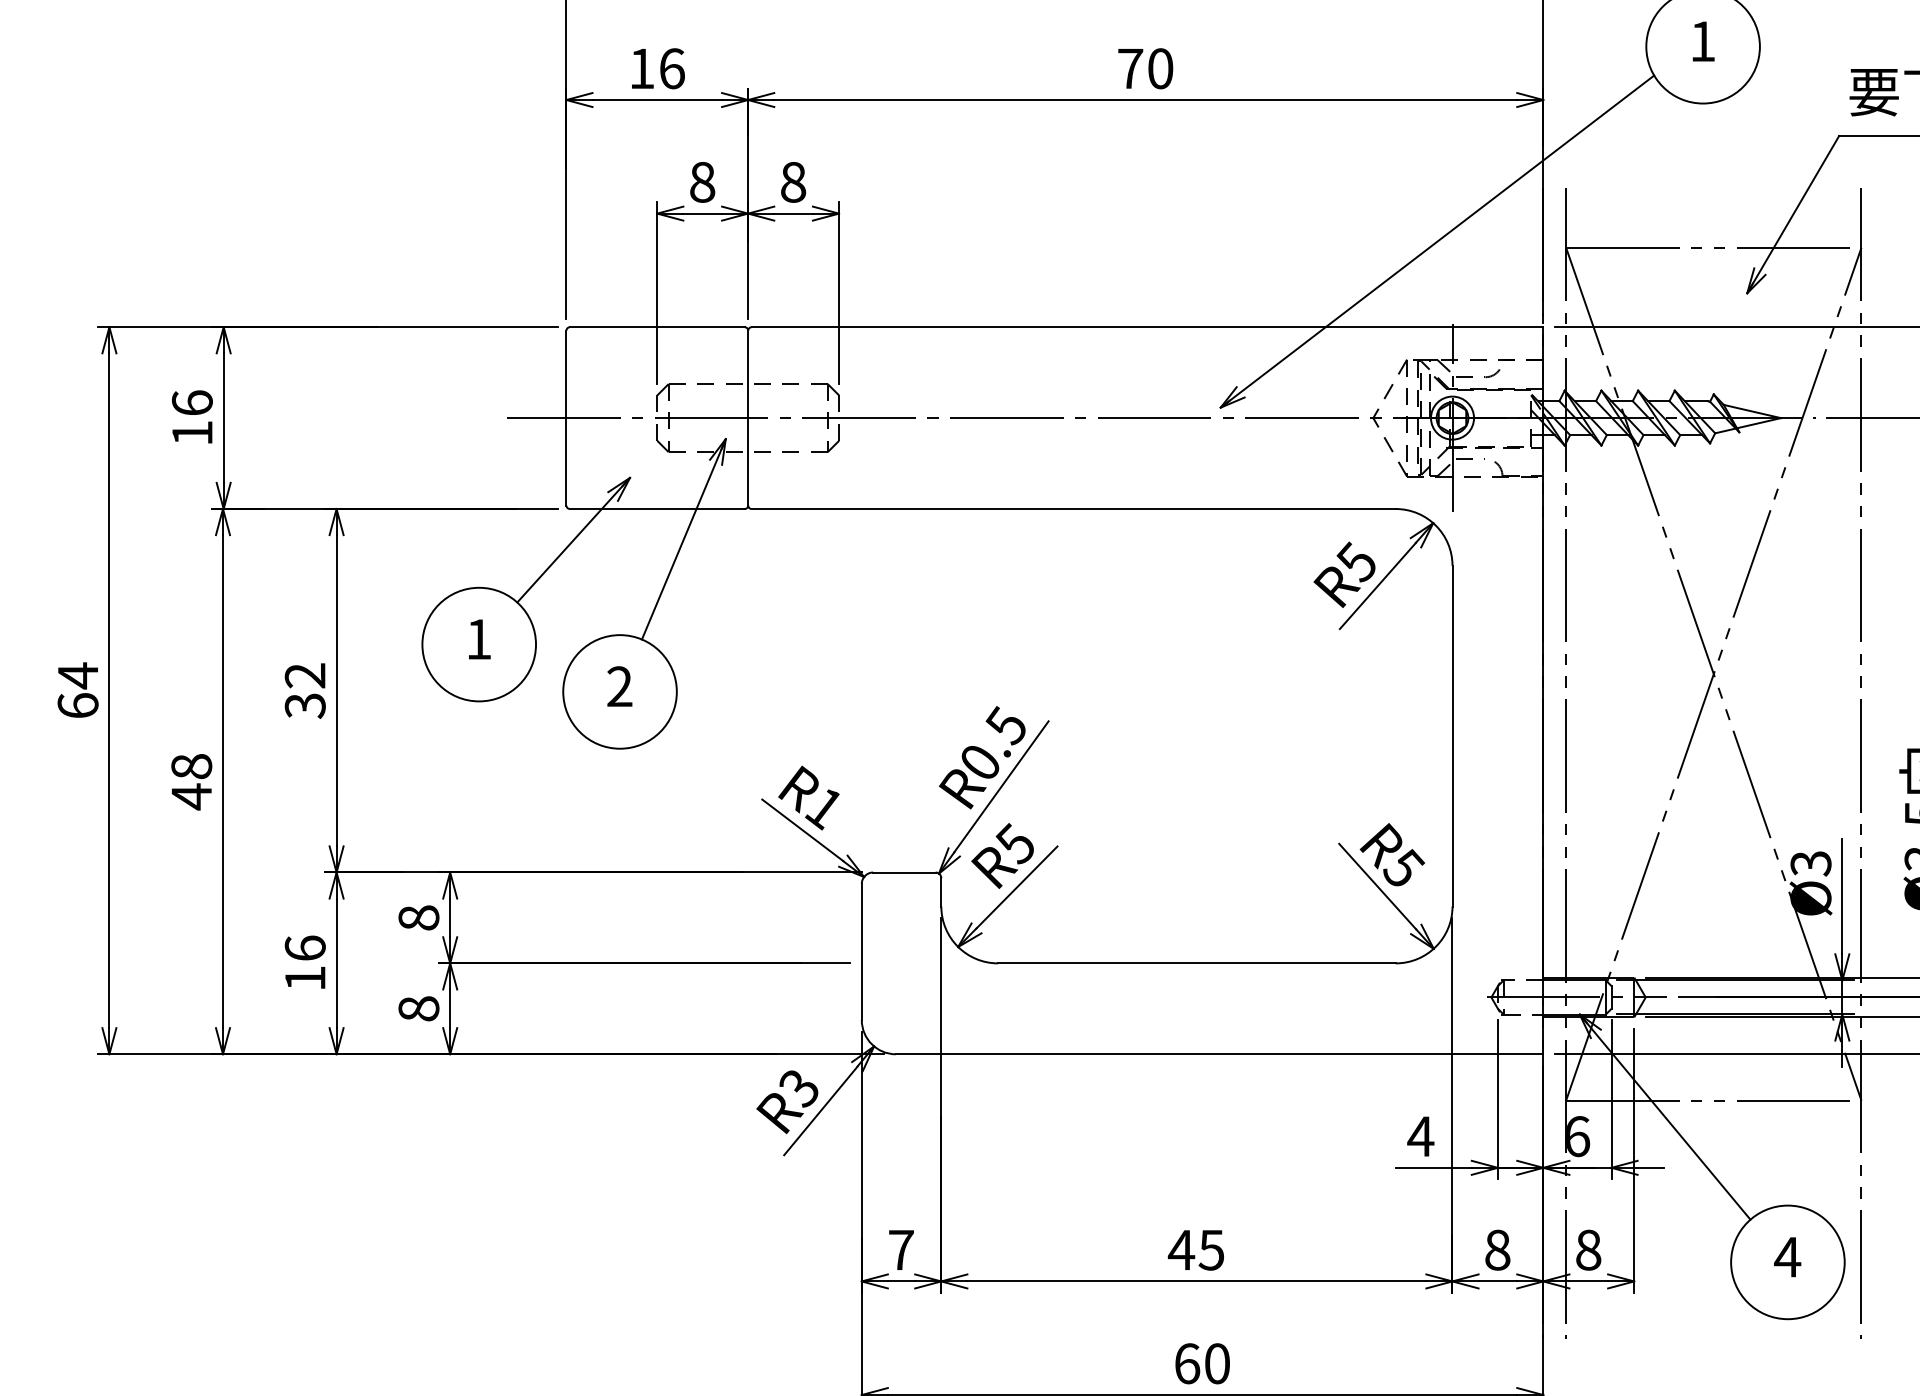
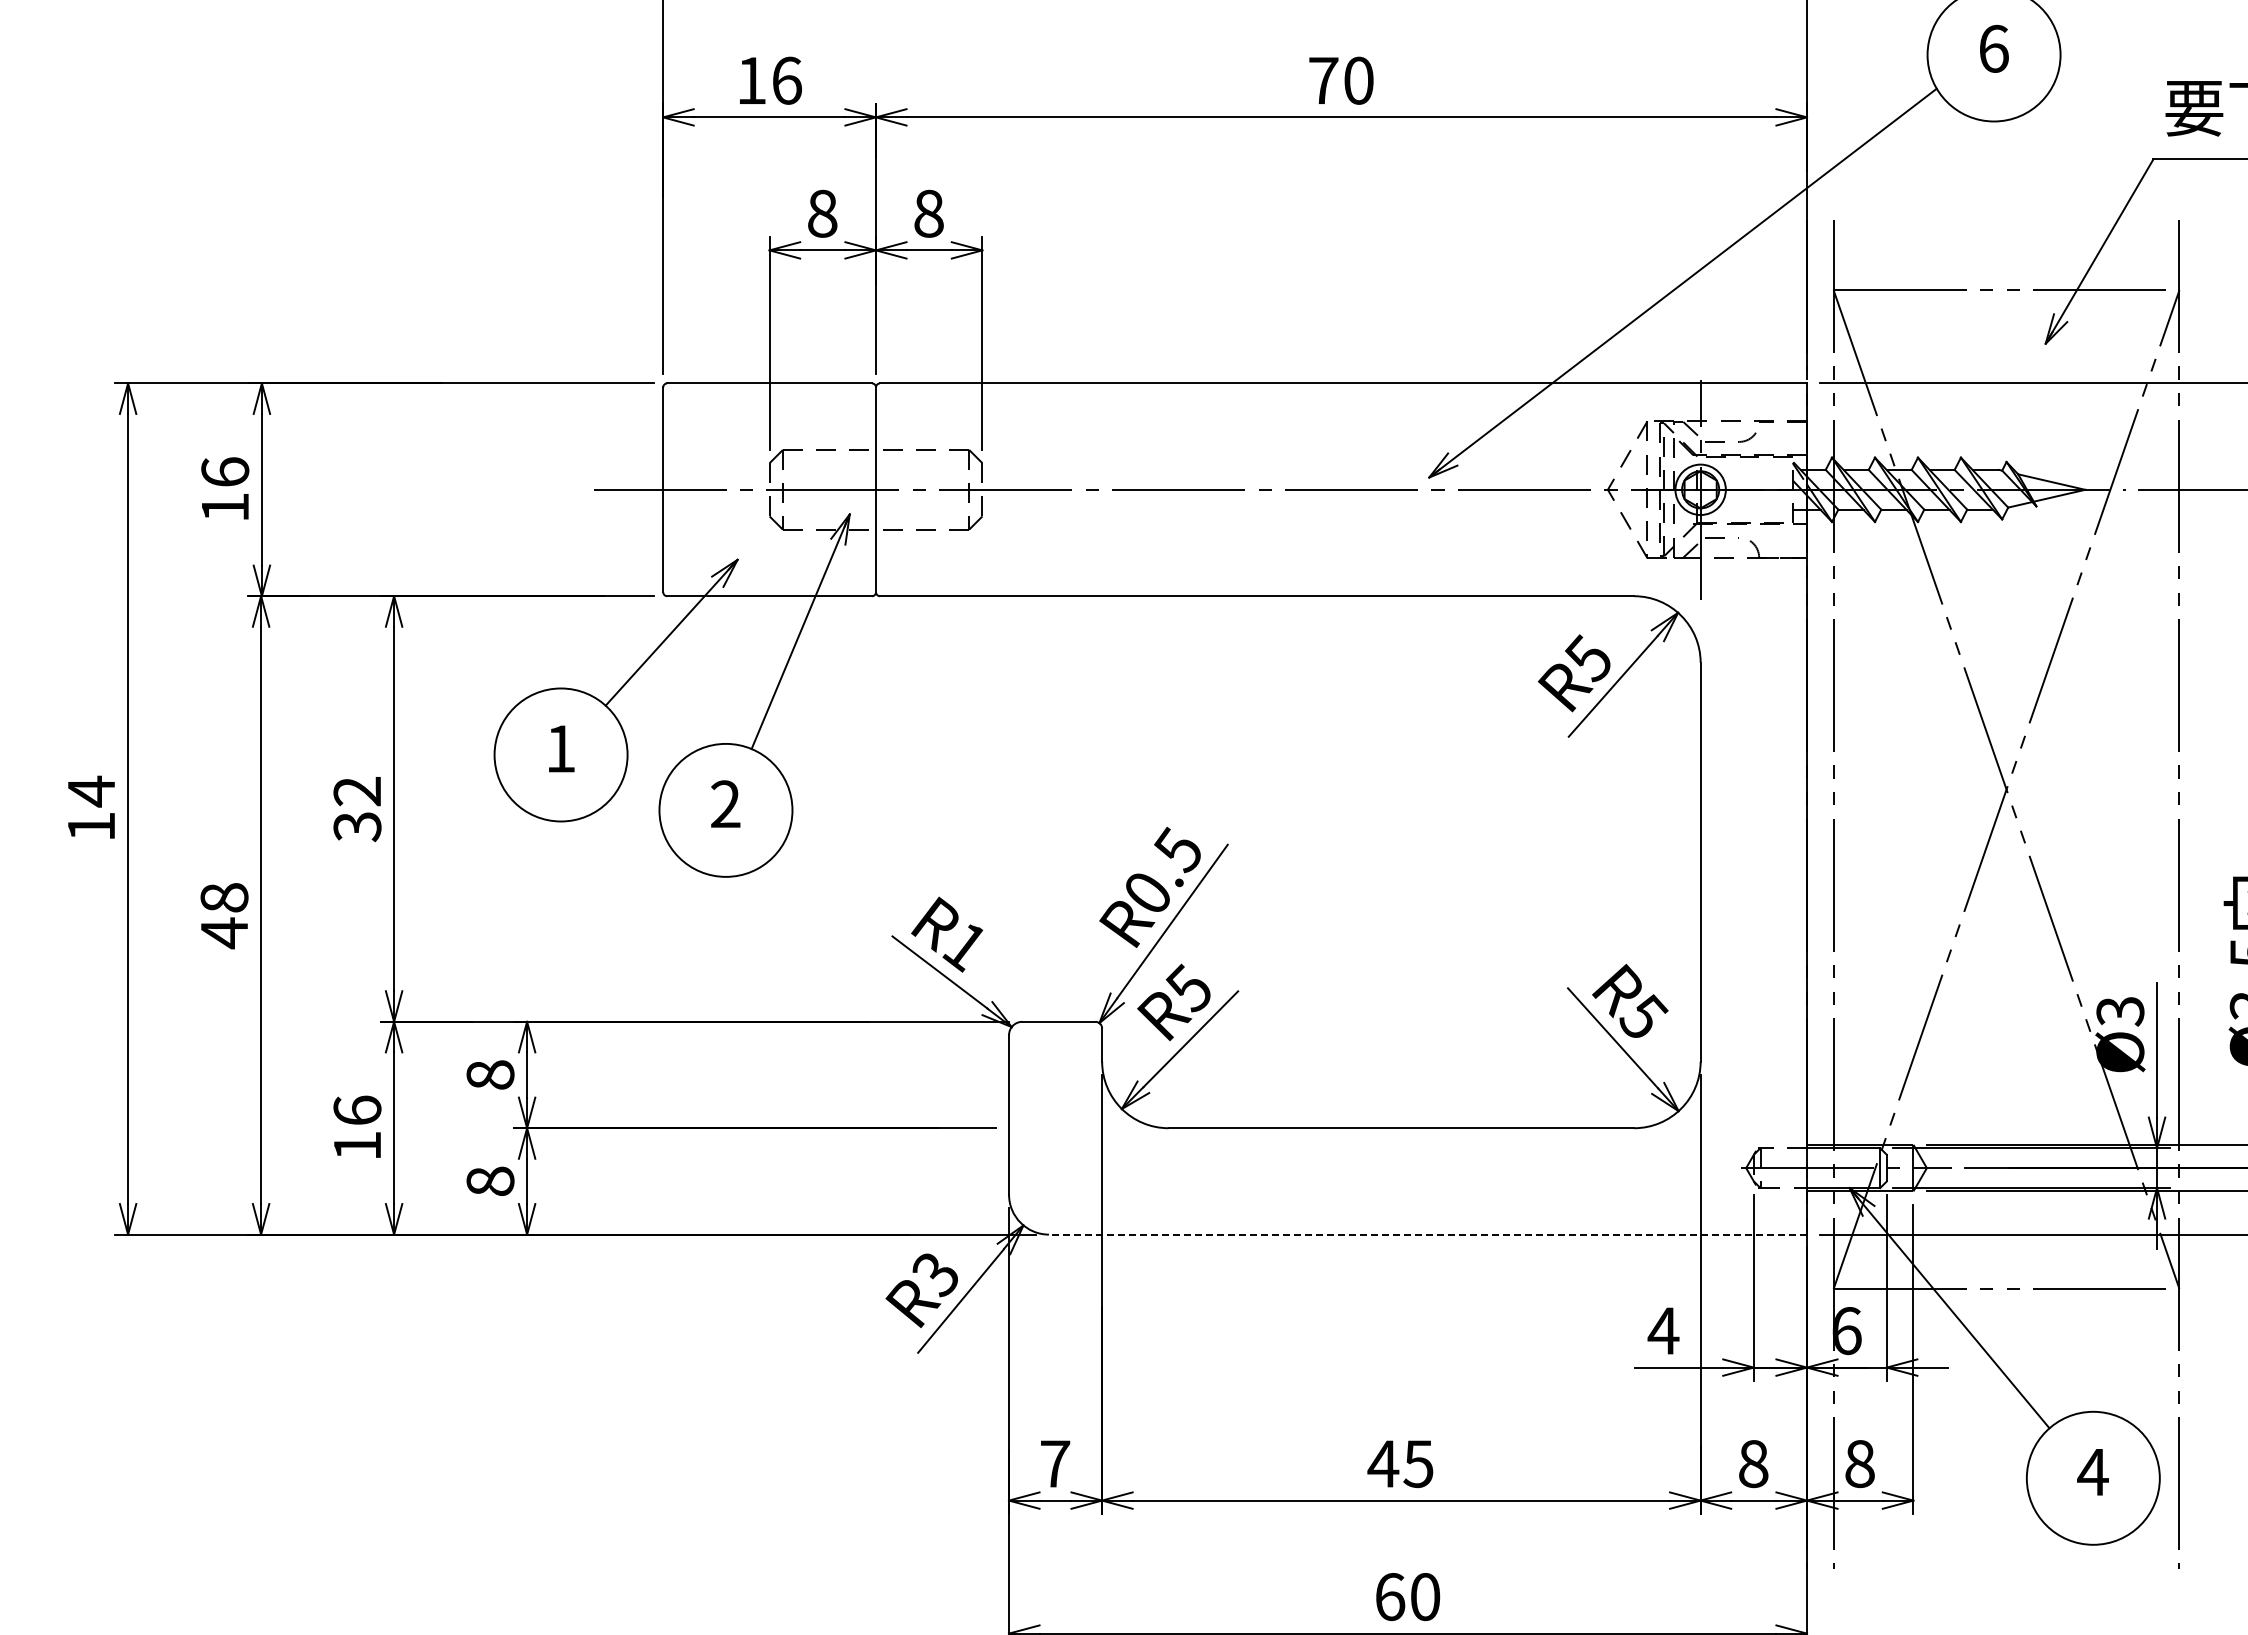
text: (1703, 41) -> (1994, 48), 1 -> 6
text: (78, 704) -> (91, 825), 64 -> 14
line: (1219, 1054) -> (1427, 1234), solid -> dashed

